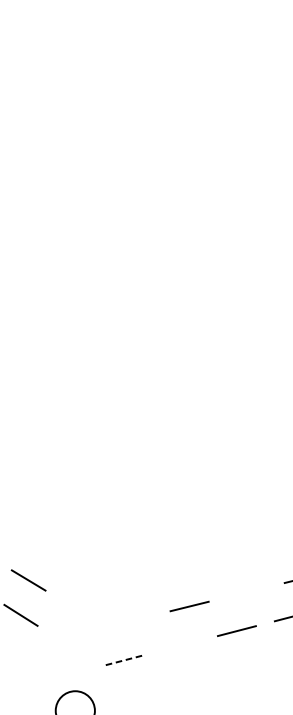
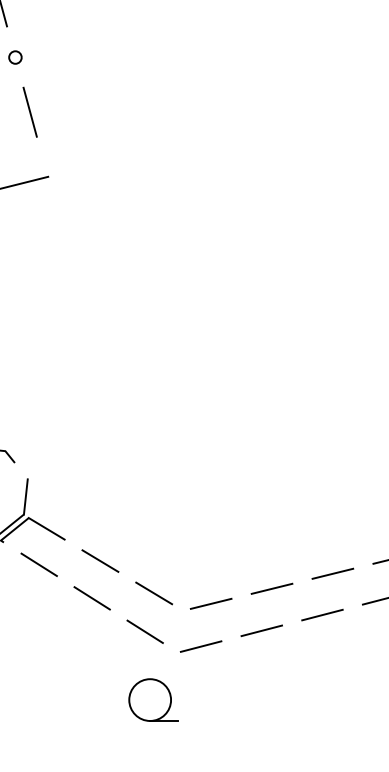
line: (246, 592) -> (332, 573), added
line: (79, 610) -> (154, 593), added
line: (131, 620) -> (210, 603), added
line: (179, 645) -> (261, 630), added
line: (70, 646) -> (144, 631), added
line: (123, 660) -> (201, 646), dashed -> solid

